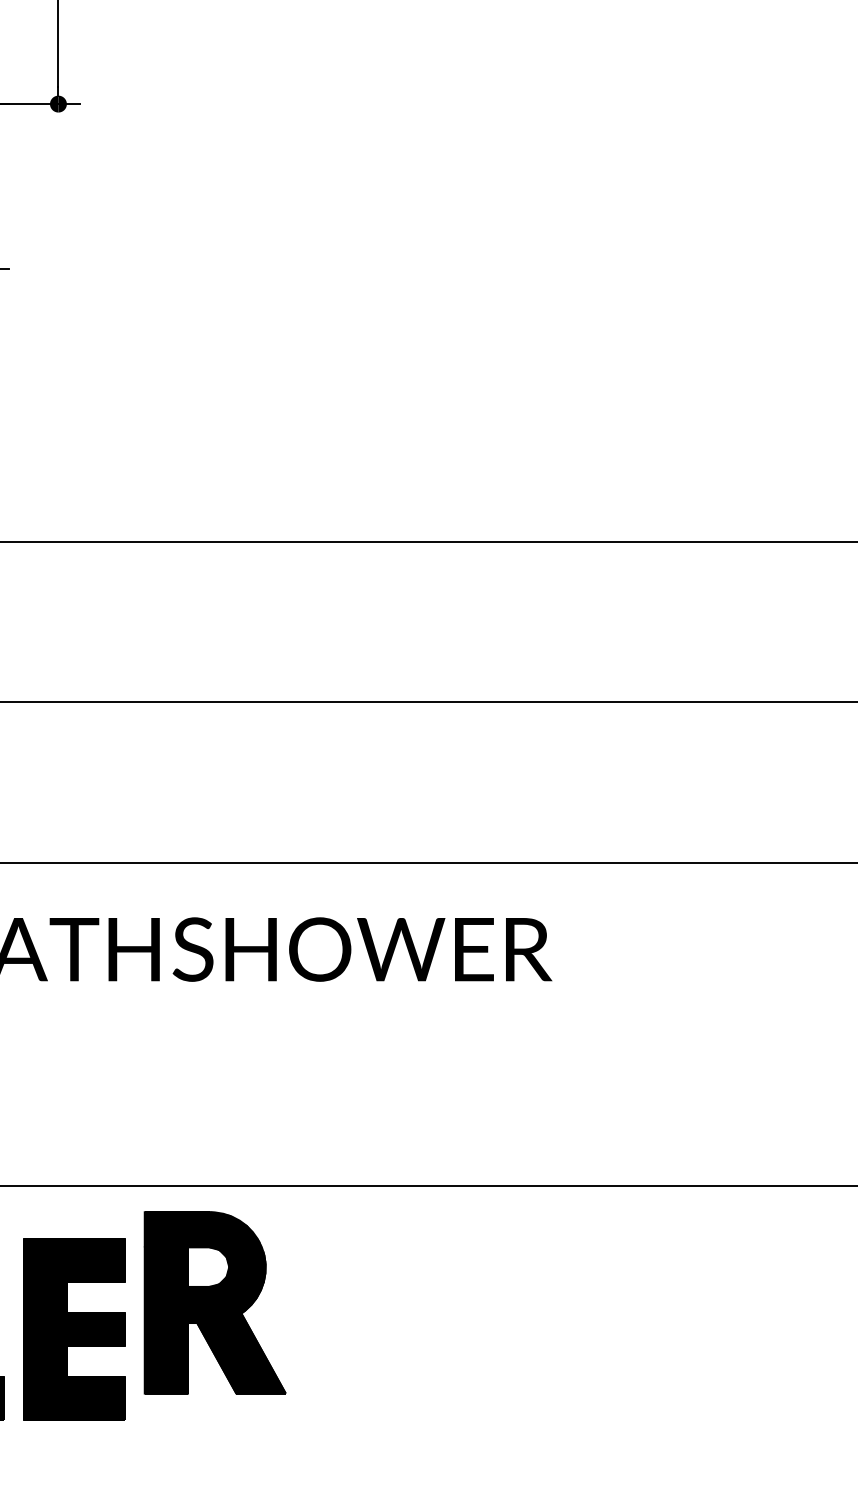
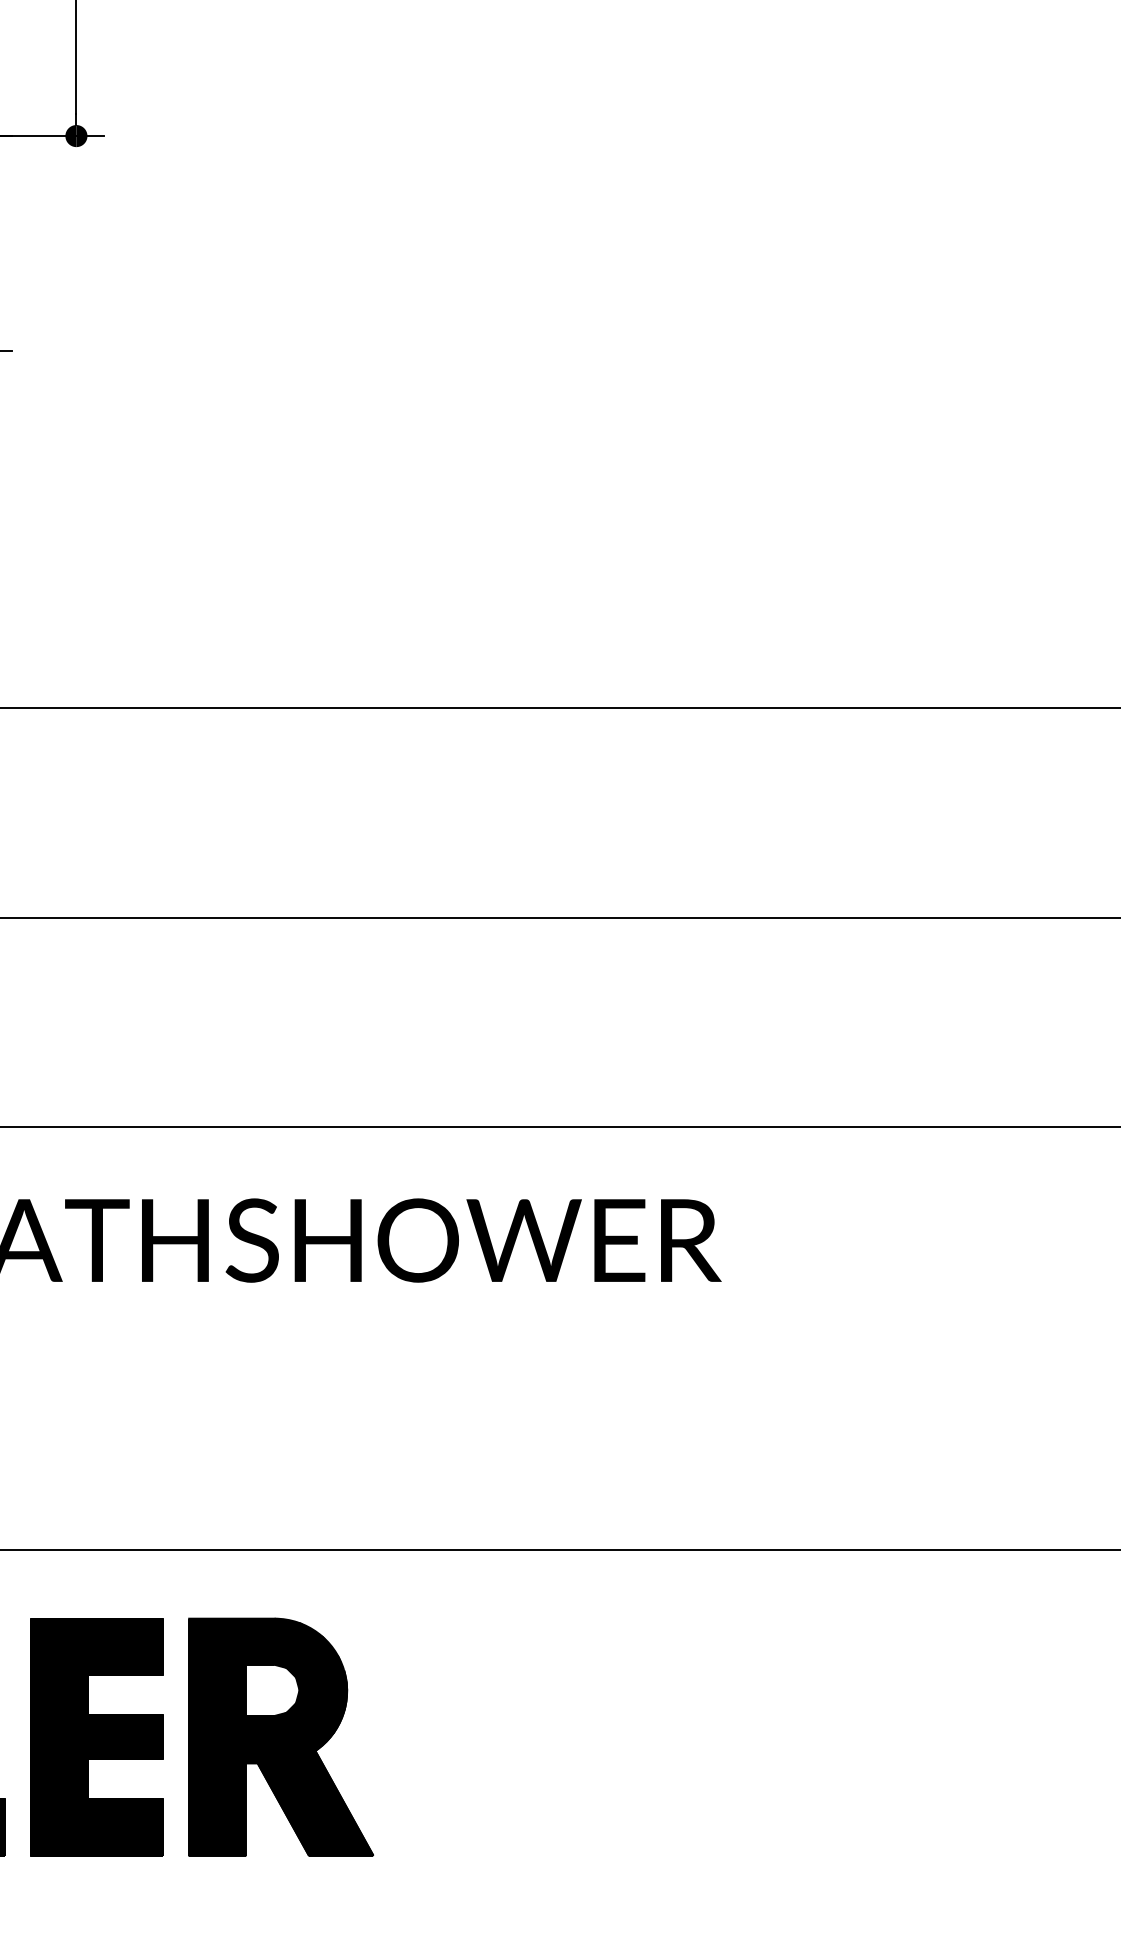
part: (214, 1302) -> (280, 1736), moved

